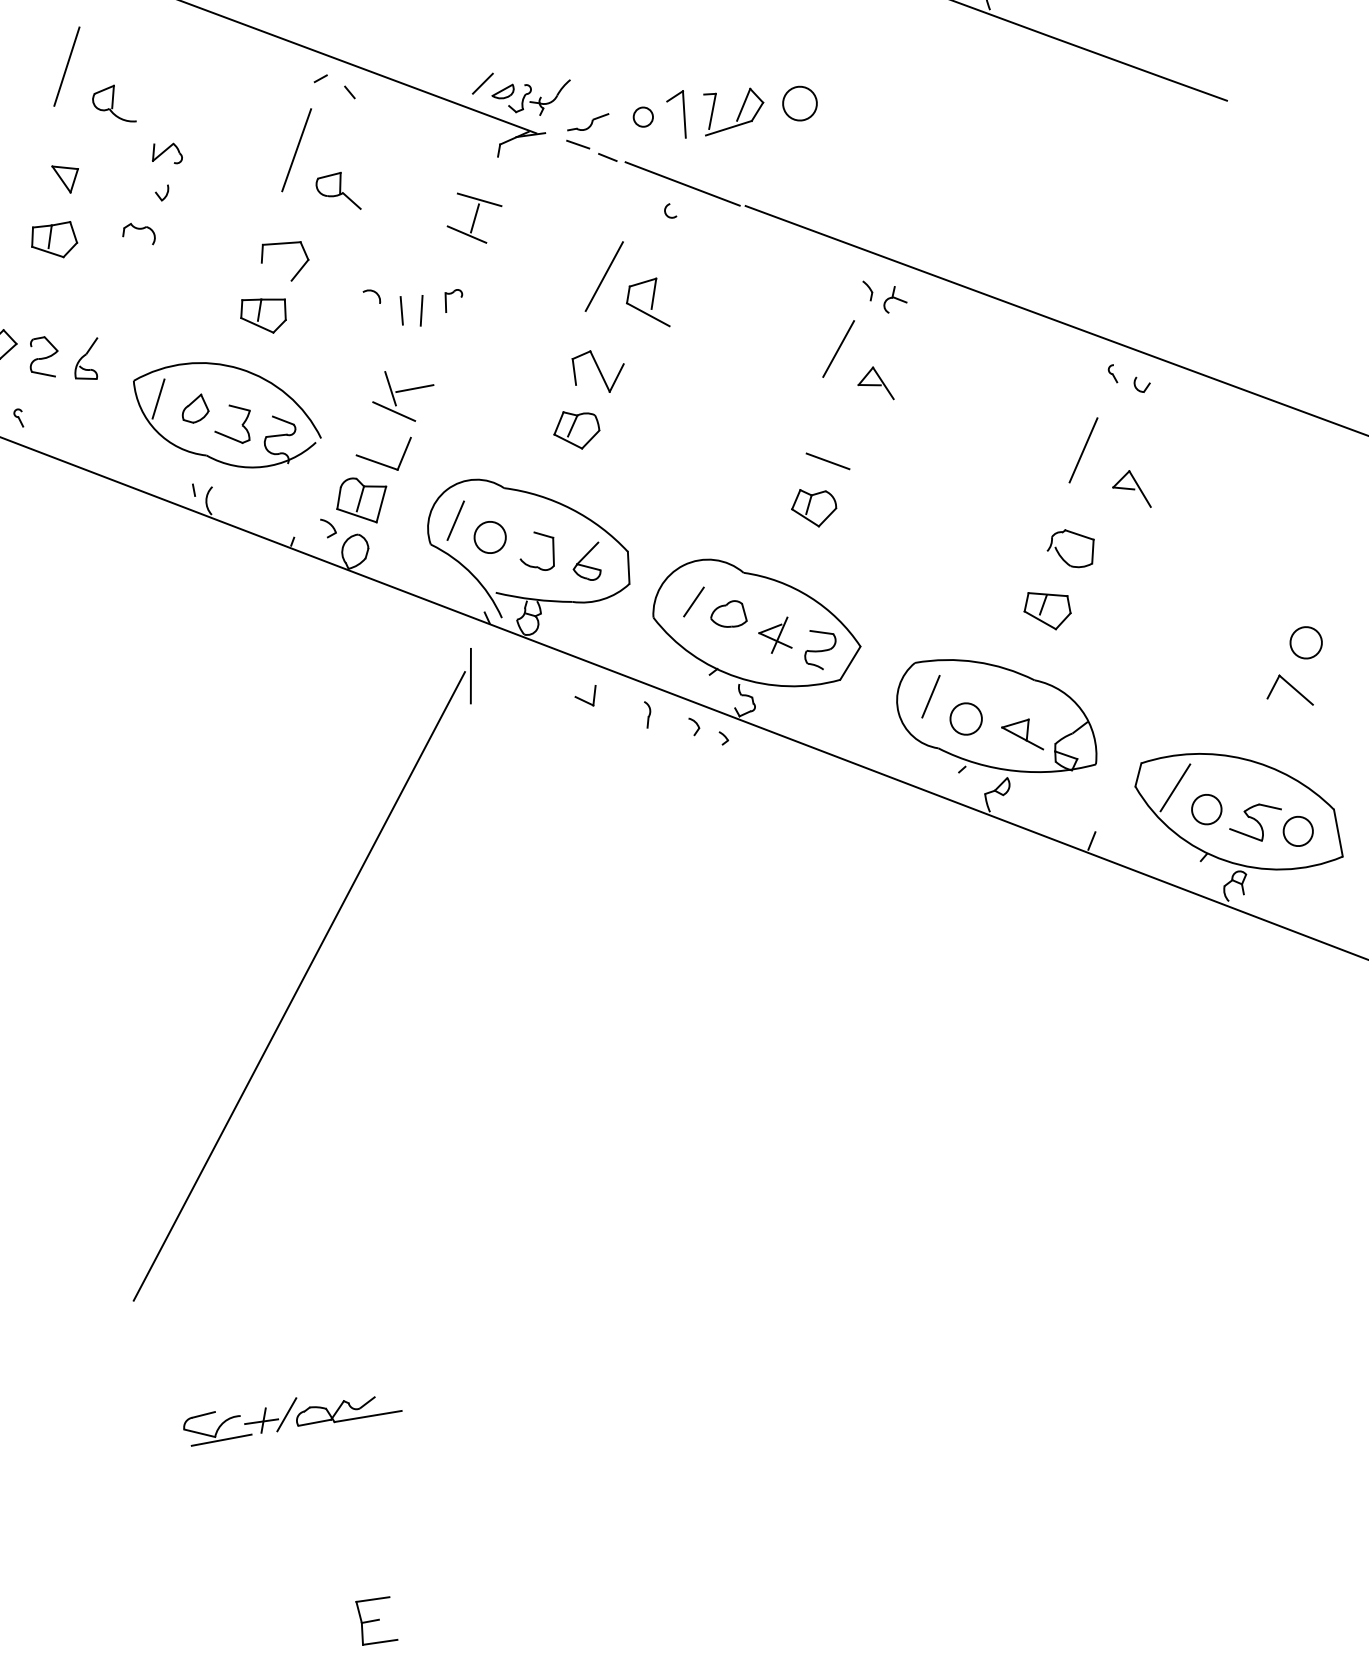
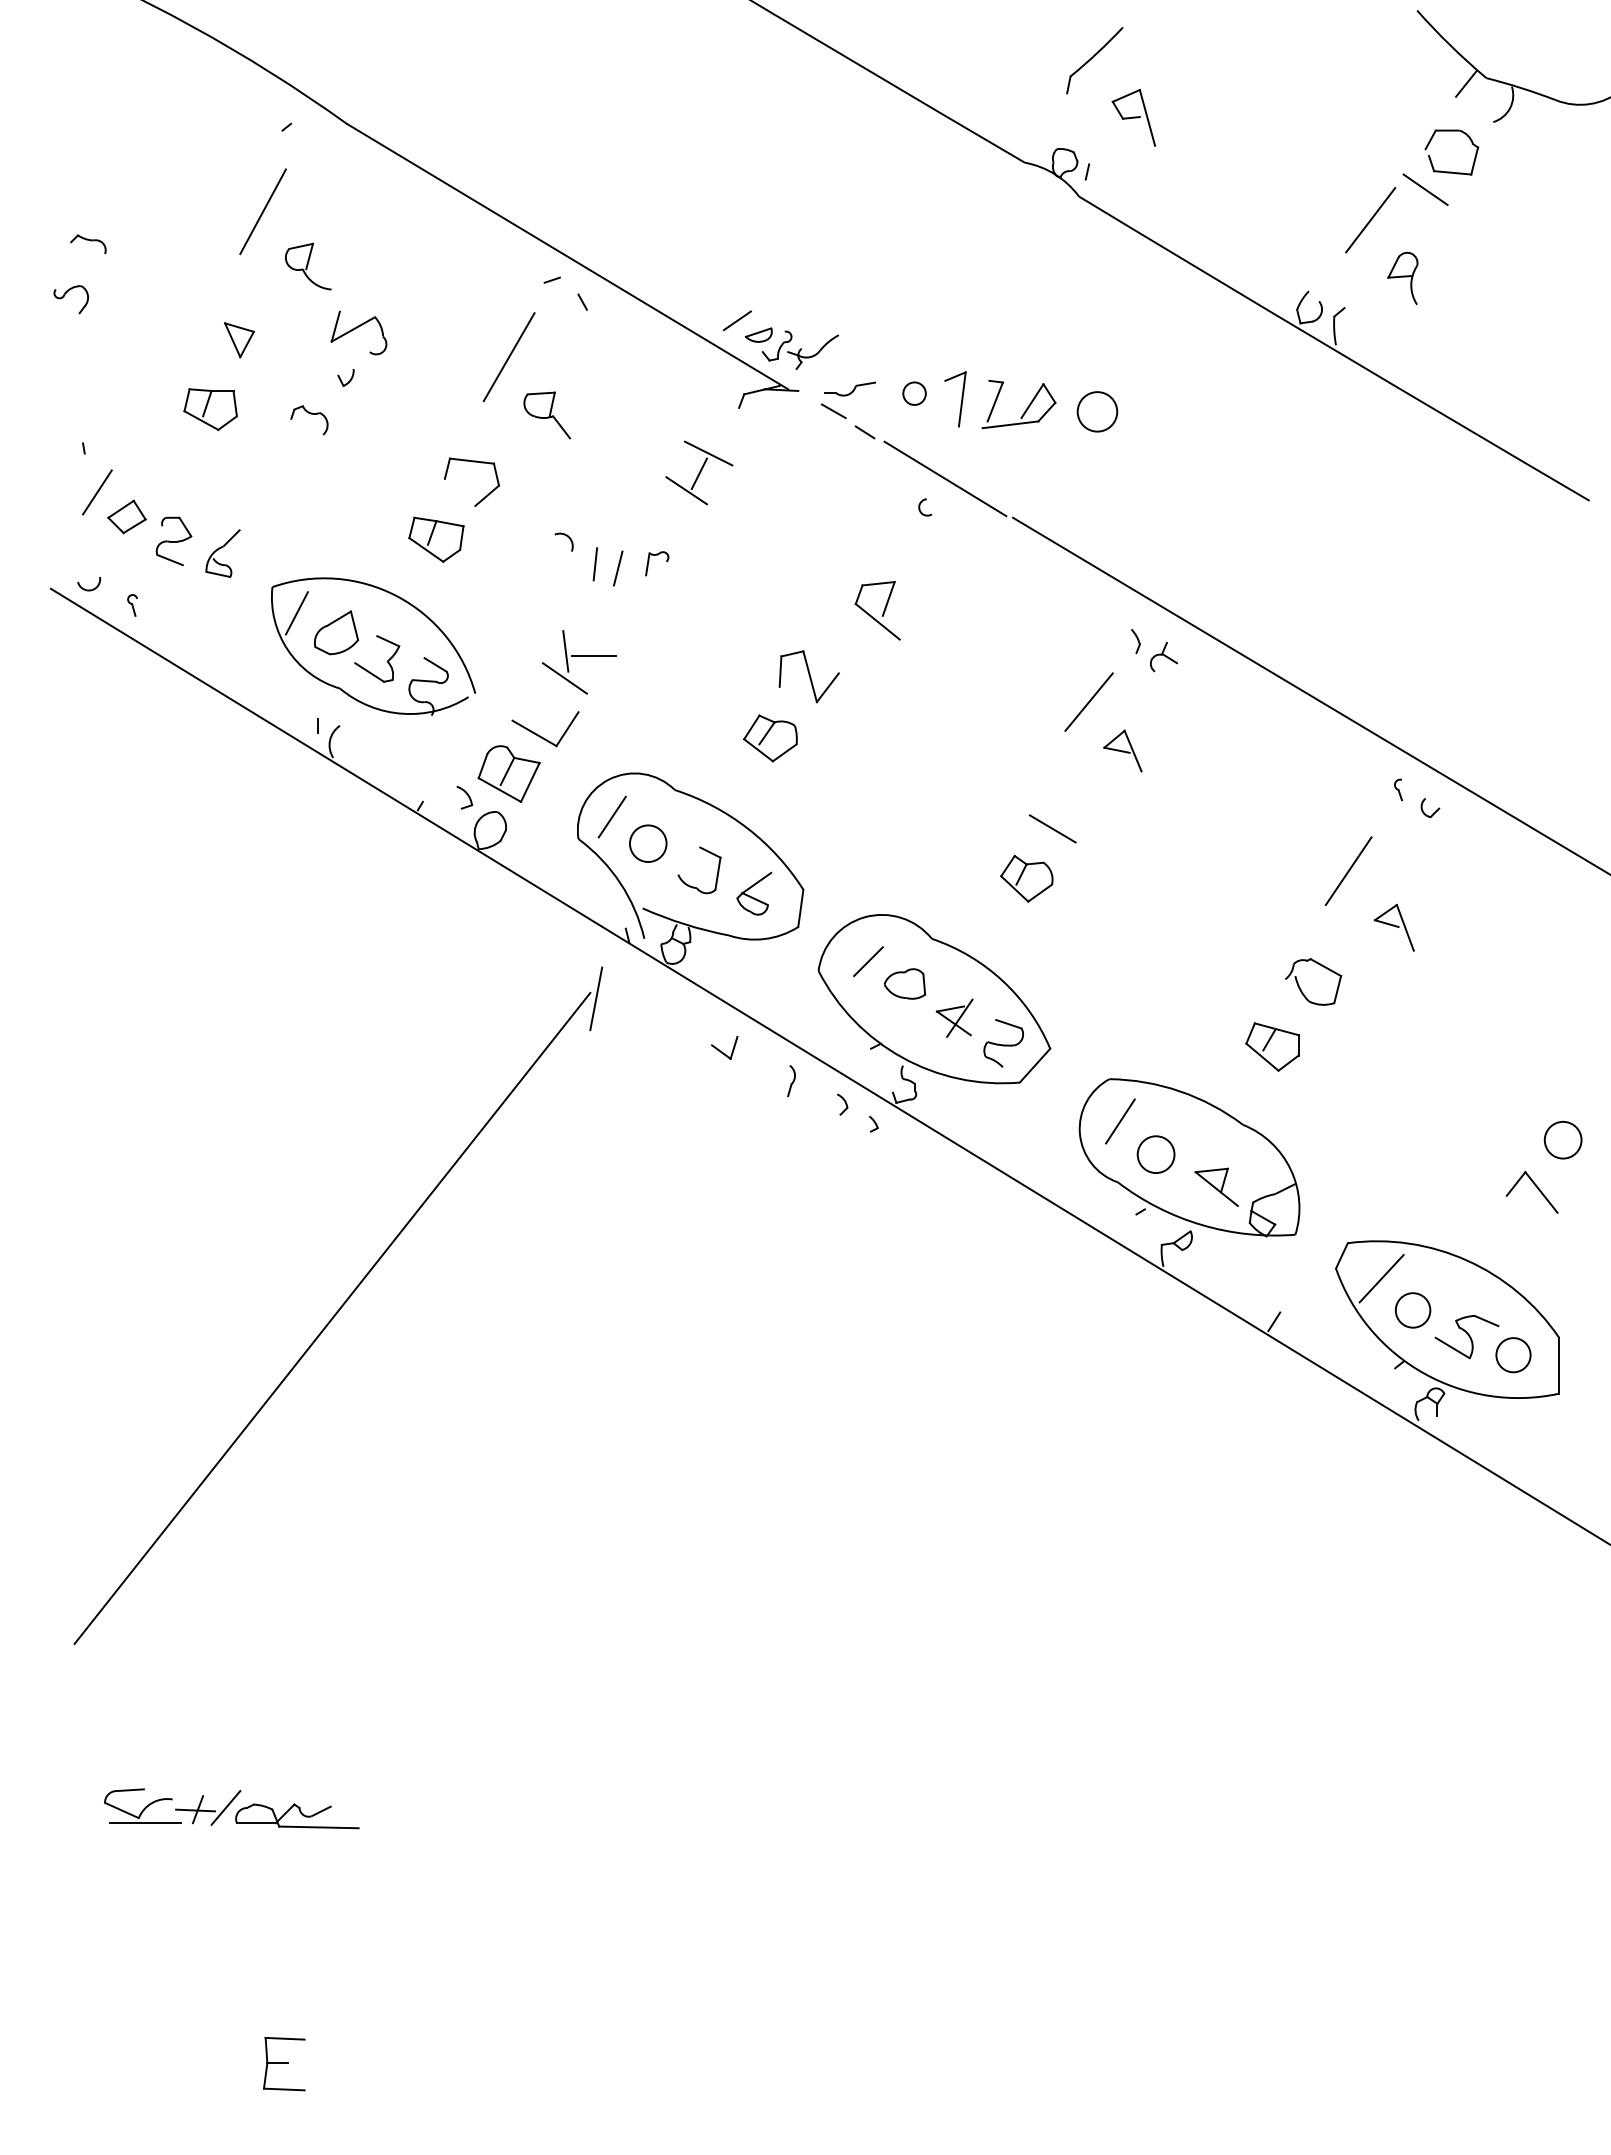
part: (166, 154) -> (358, 333), size x1.6
line: (604, 276) -> (835, 568), removed
part: (194, 408) -> (336, 632), size x1.4

